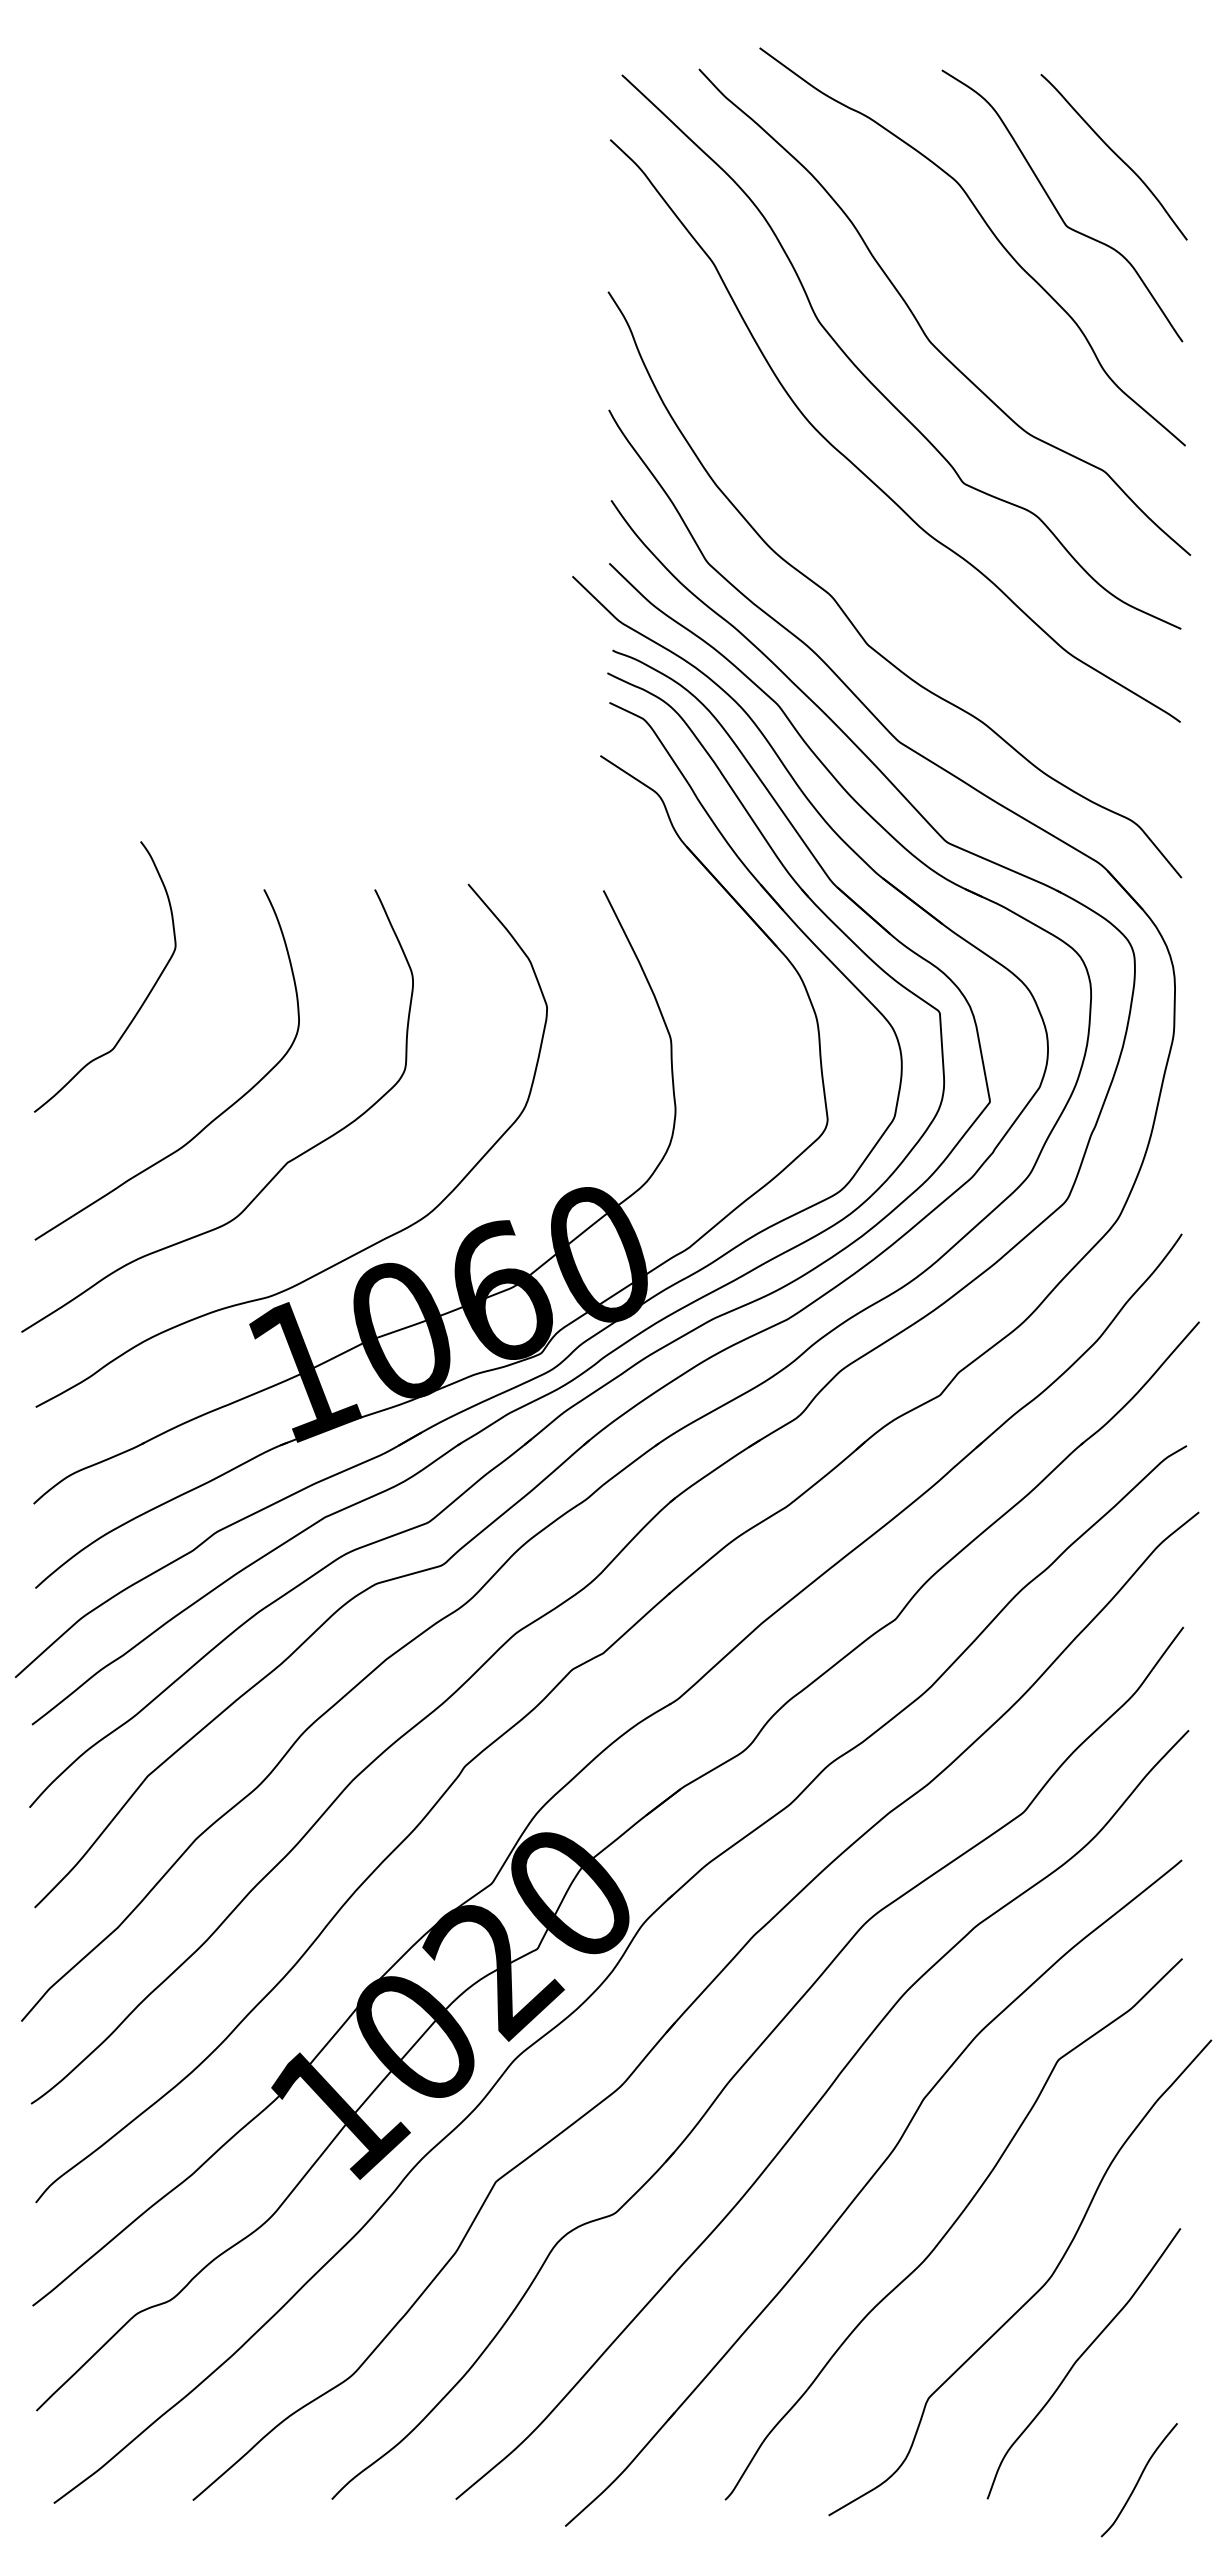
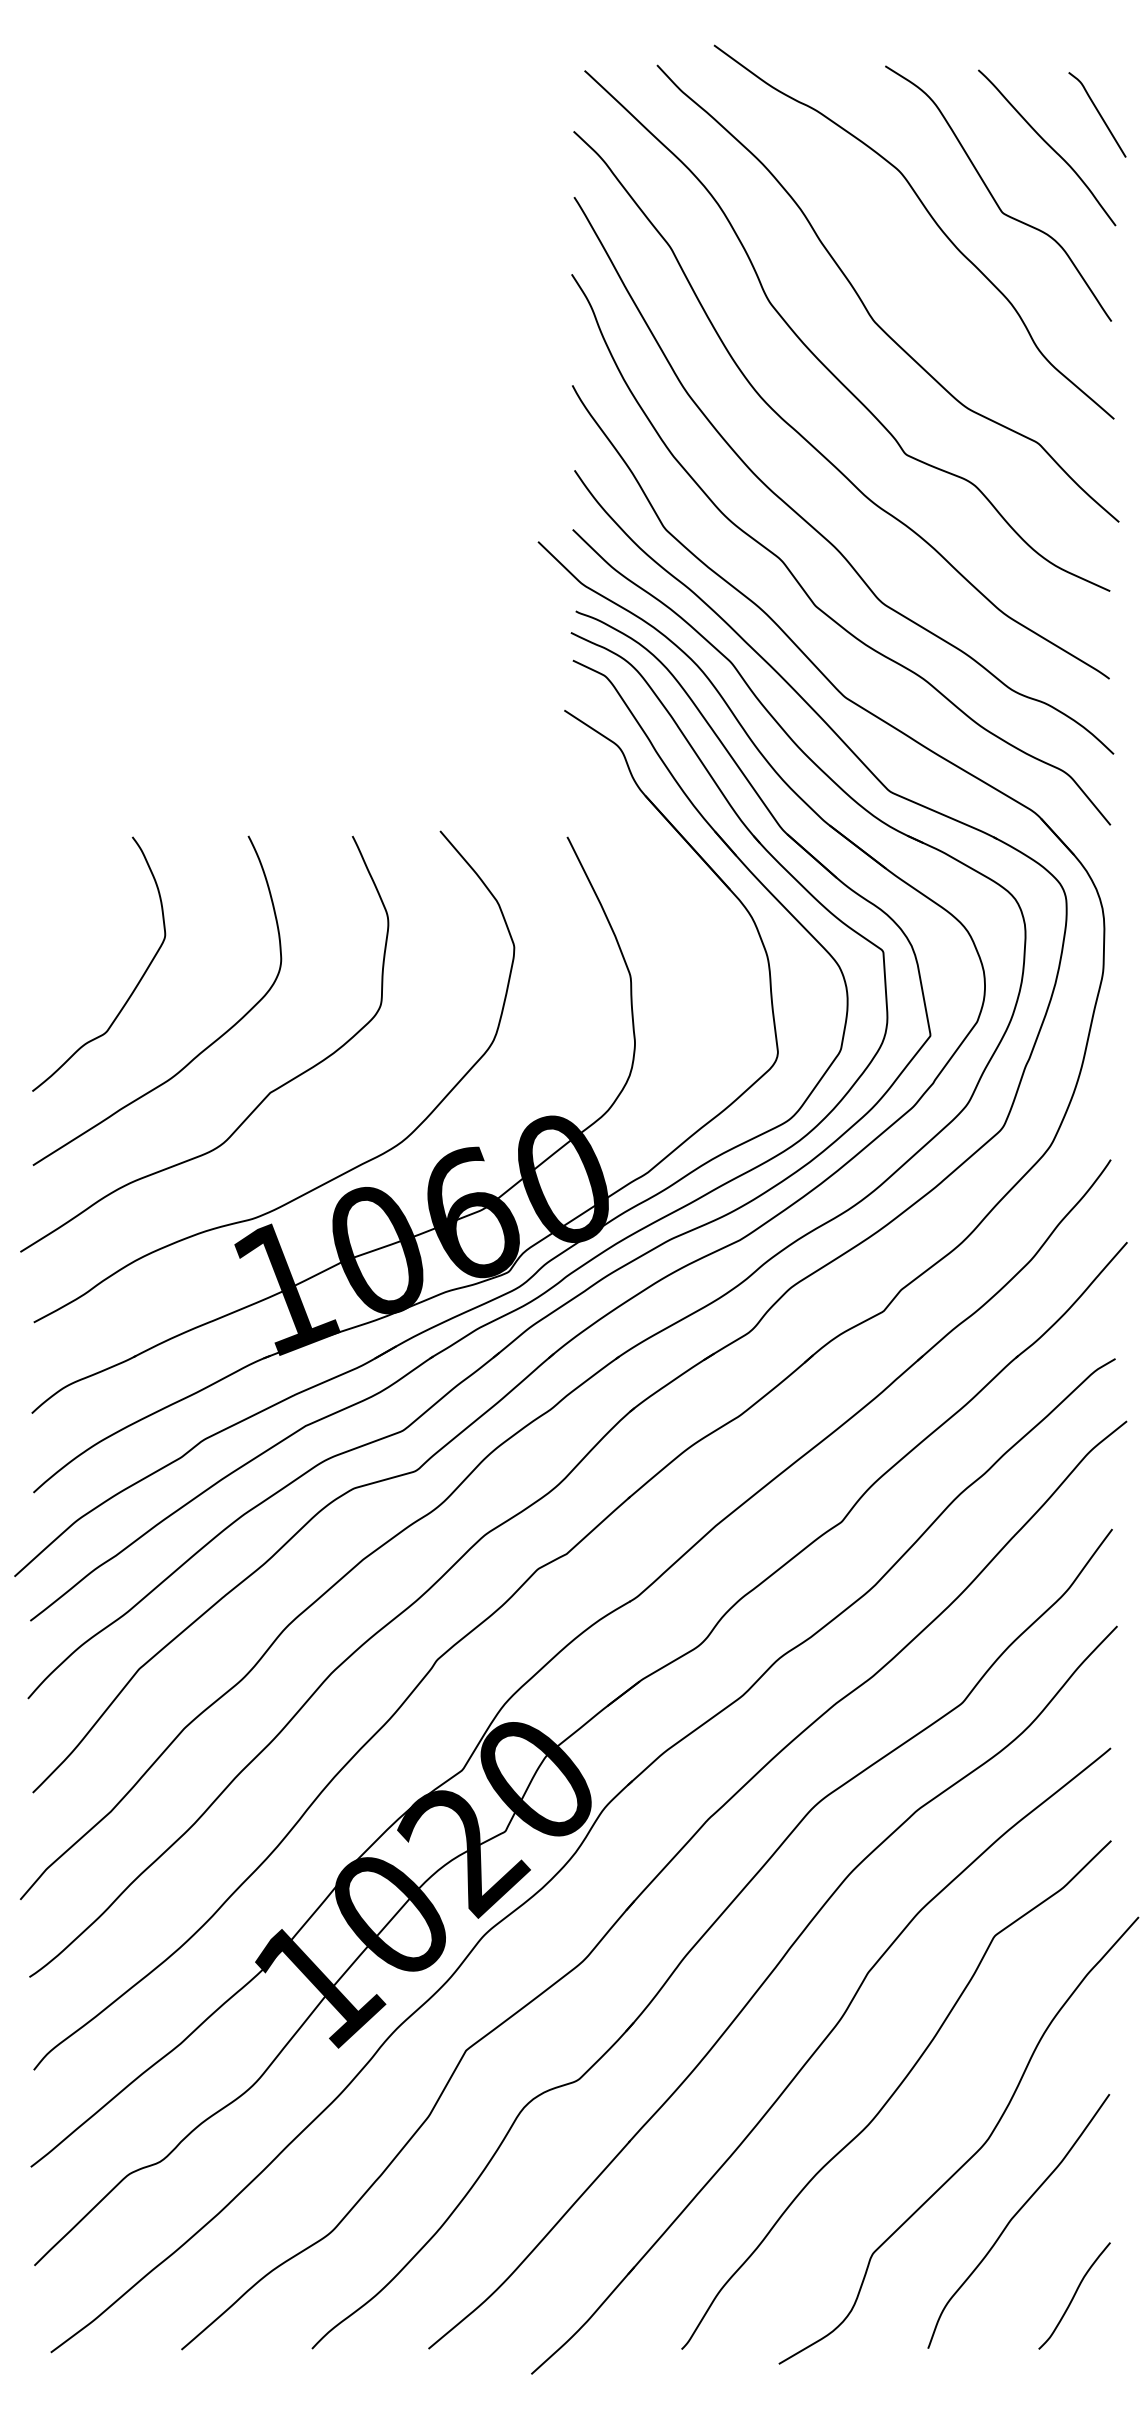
curve: (1168, 120) -> (1098, 113), added
curve: (853, 549) -> (802, 516), added
curve: (142, 1002) -> (134, 988), moved
curve: (1138, 2480) -> (1073, 2296), moved

